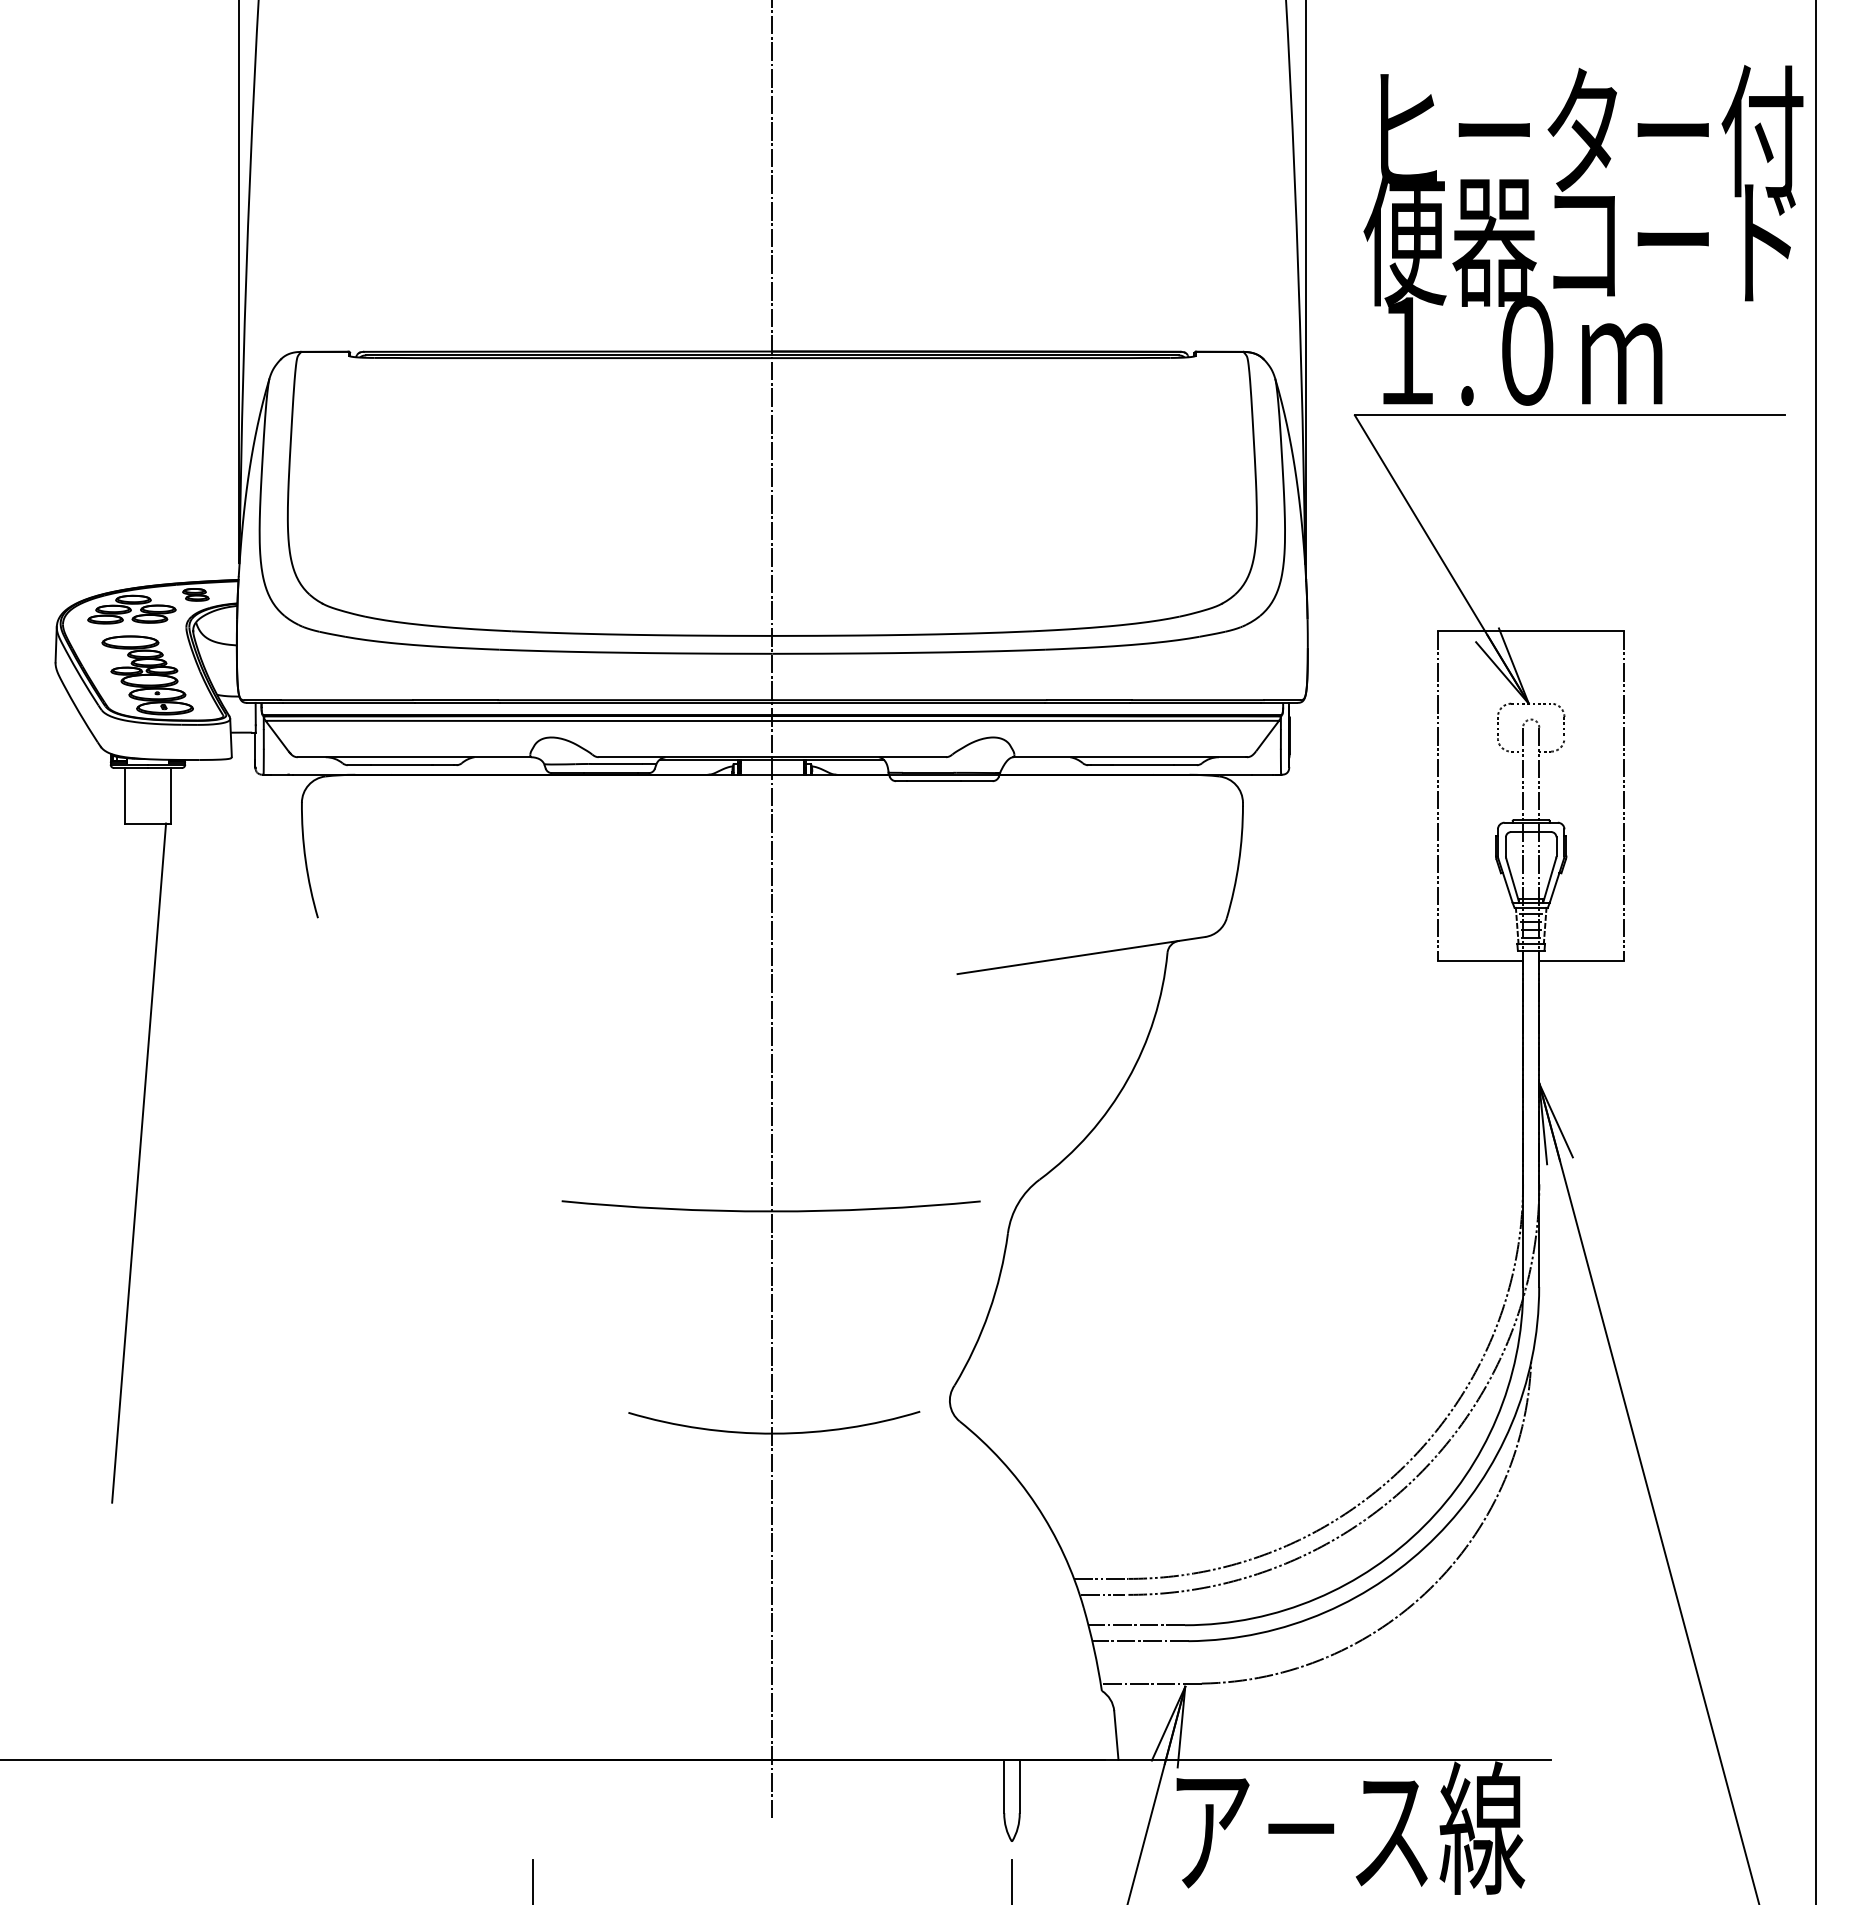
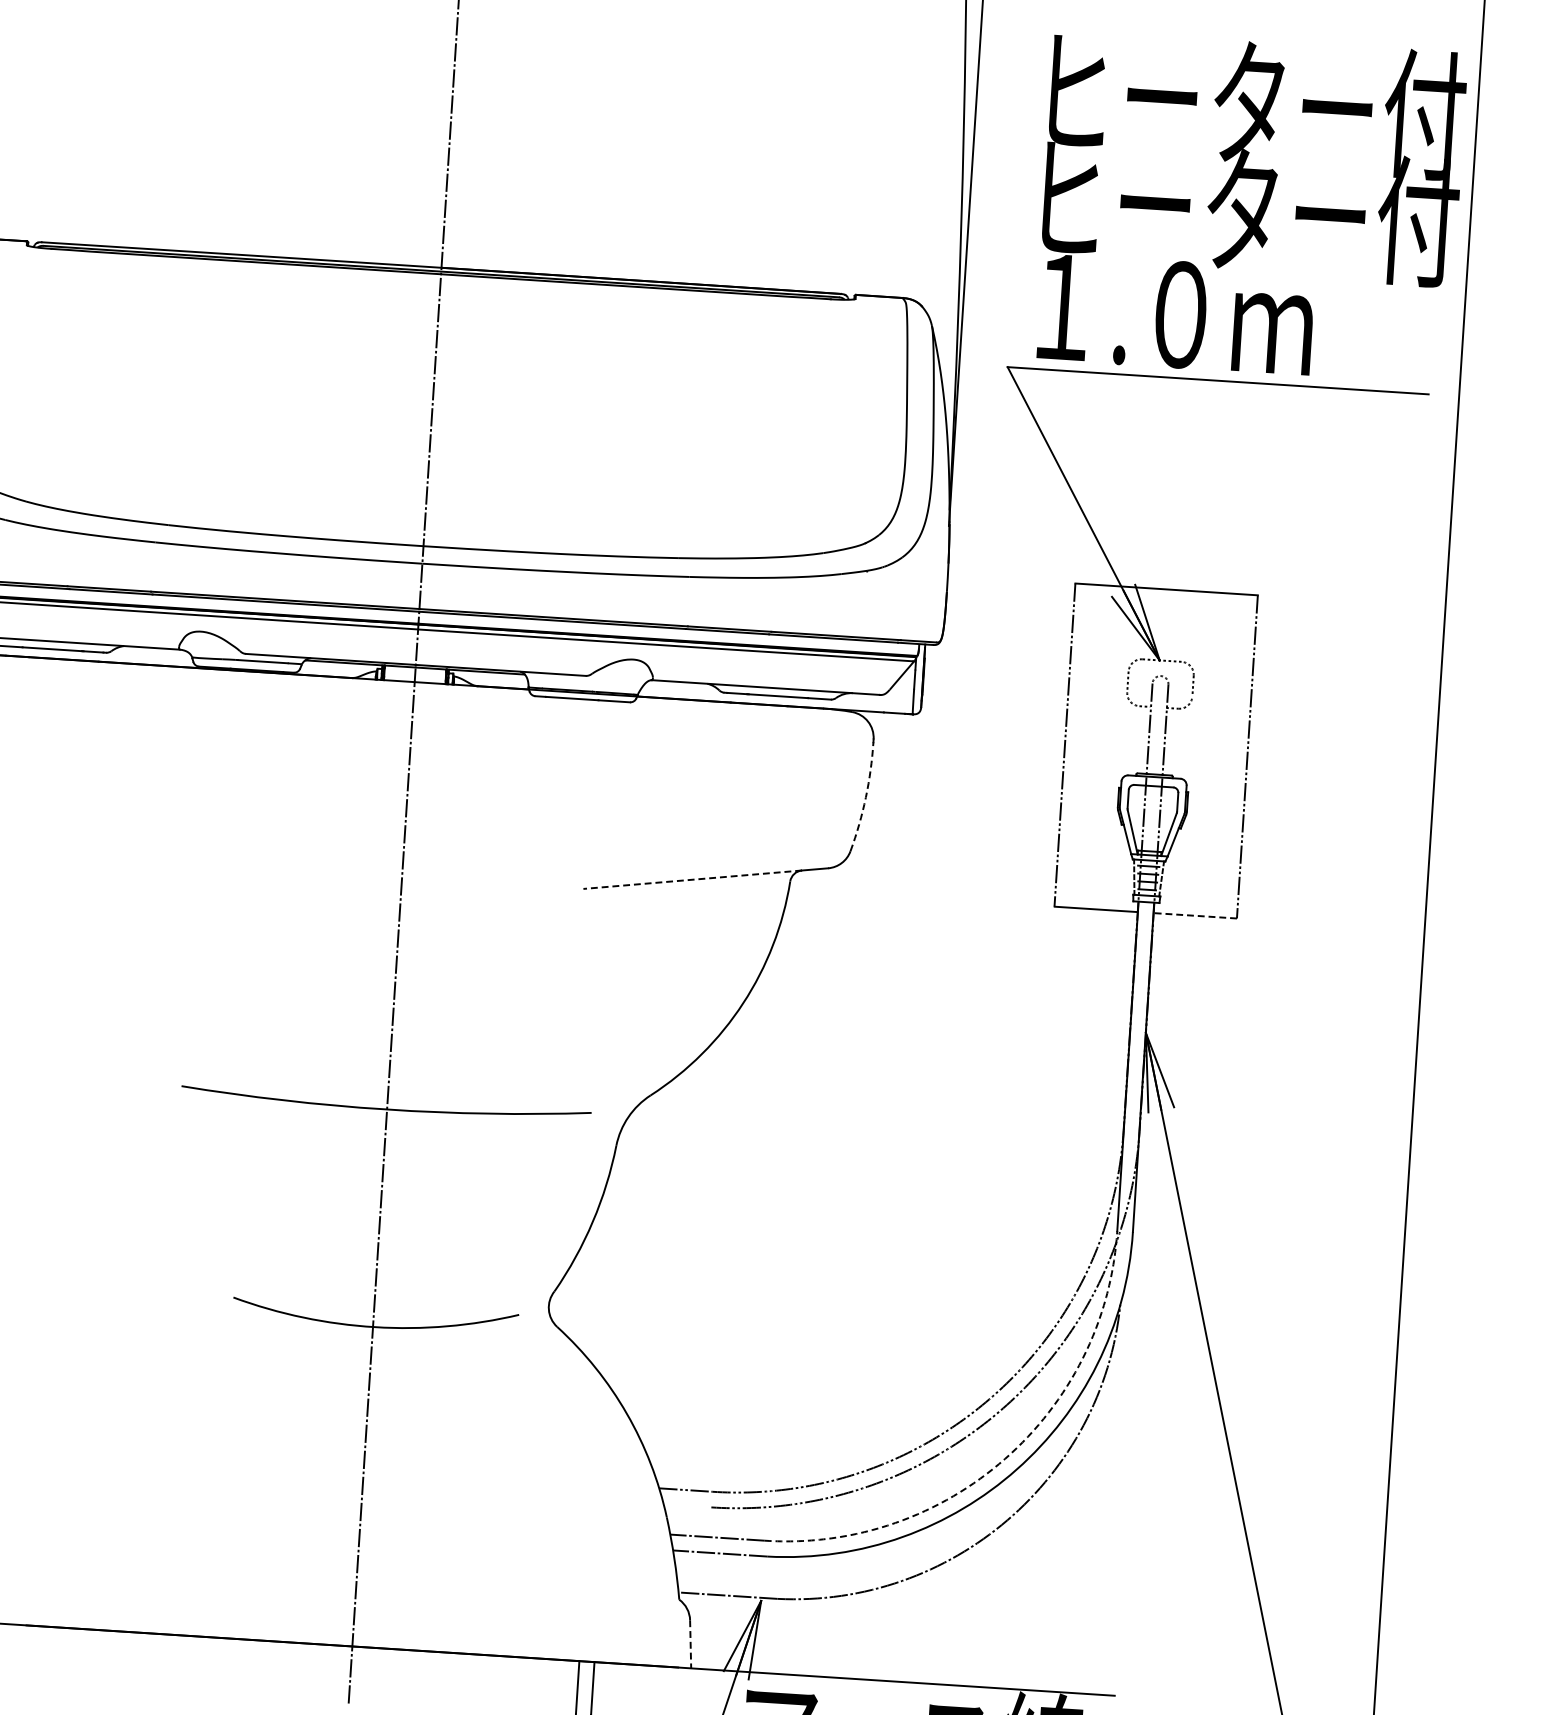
text: (1583, 240) -> (1242, 210), 便器コード -> ヒーター付
arc: (1238, 862) -> (865, 797), solid -> dashed
line: (1068, 957) -> (693, 879), solid -> dashed
line: (1581, 961) -> (1194, 916), solid -> dashed
arc: (1424, 1526) -> (1005, 1459), solid -> dashed
line: (1103, 1594) -> (686, 1505), removed
line: (1116, 1735) -> (690, 1644), solid -> dashed

